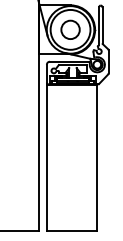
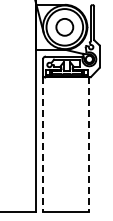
line: (47, 158) -> (43, 145), solid -> dashed
line: (97, 158) -> (89, 145), solid -> dashed

